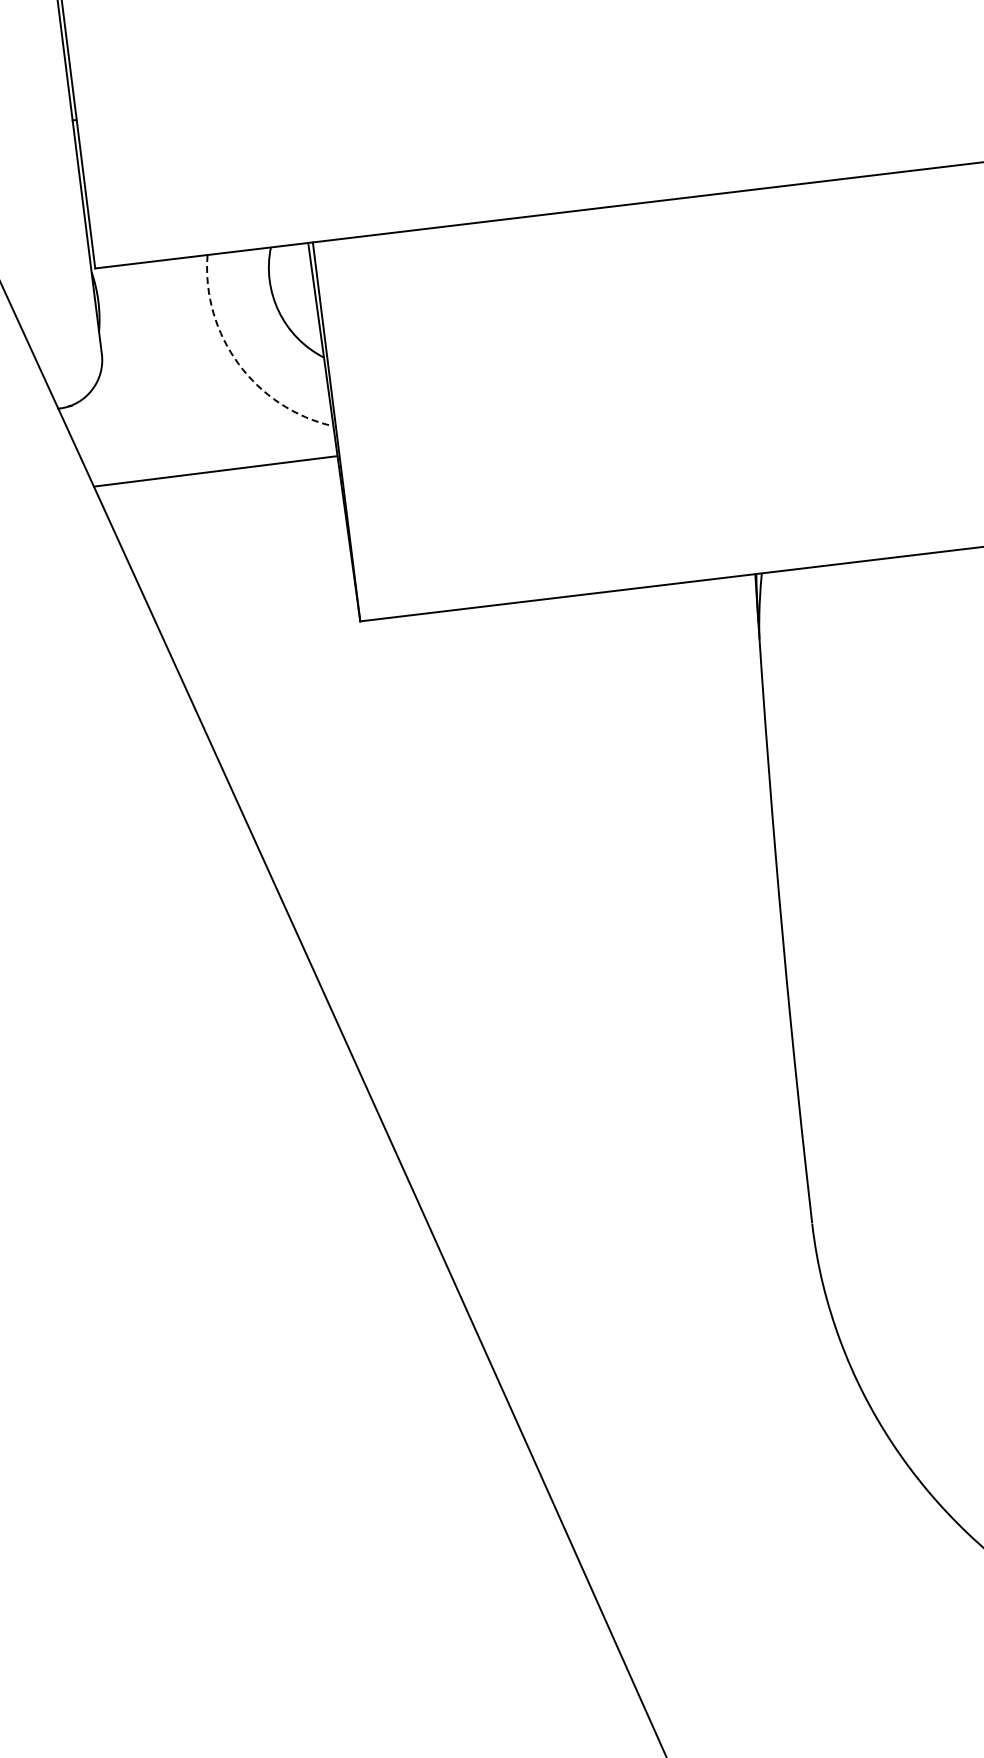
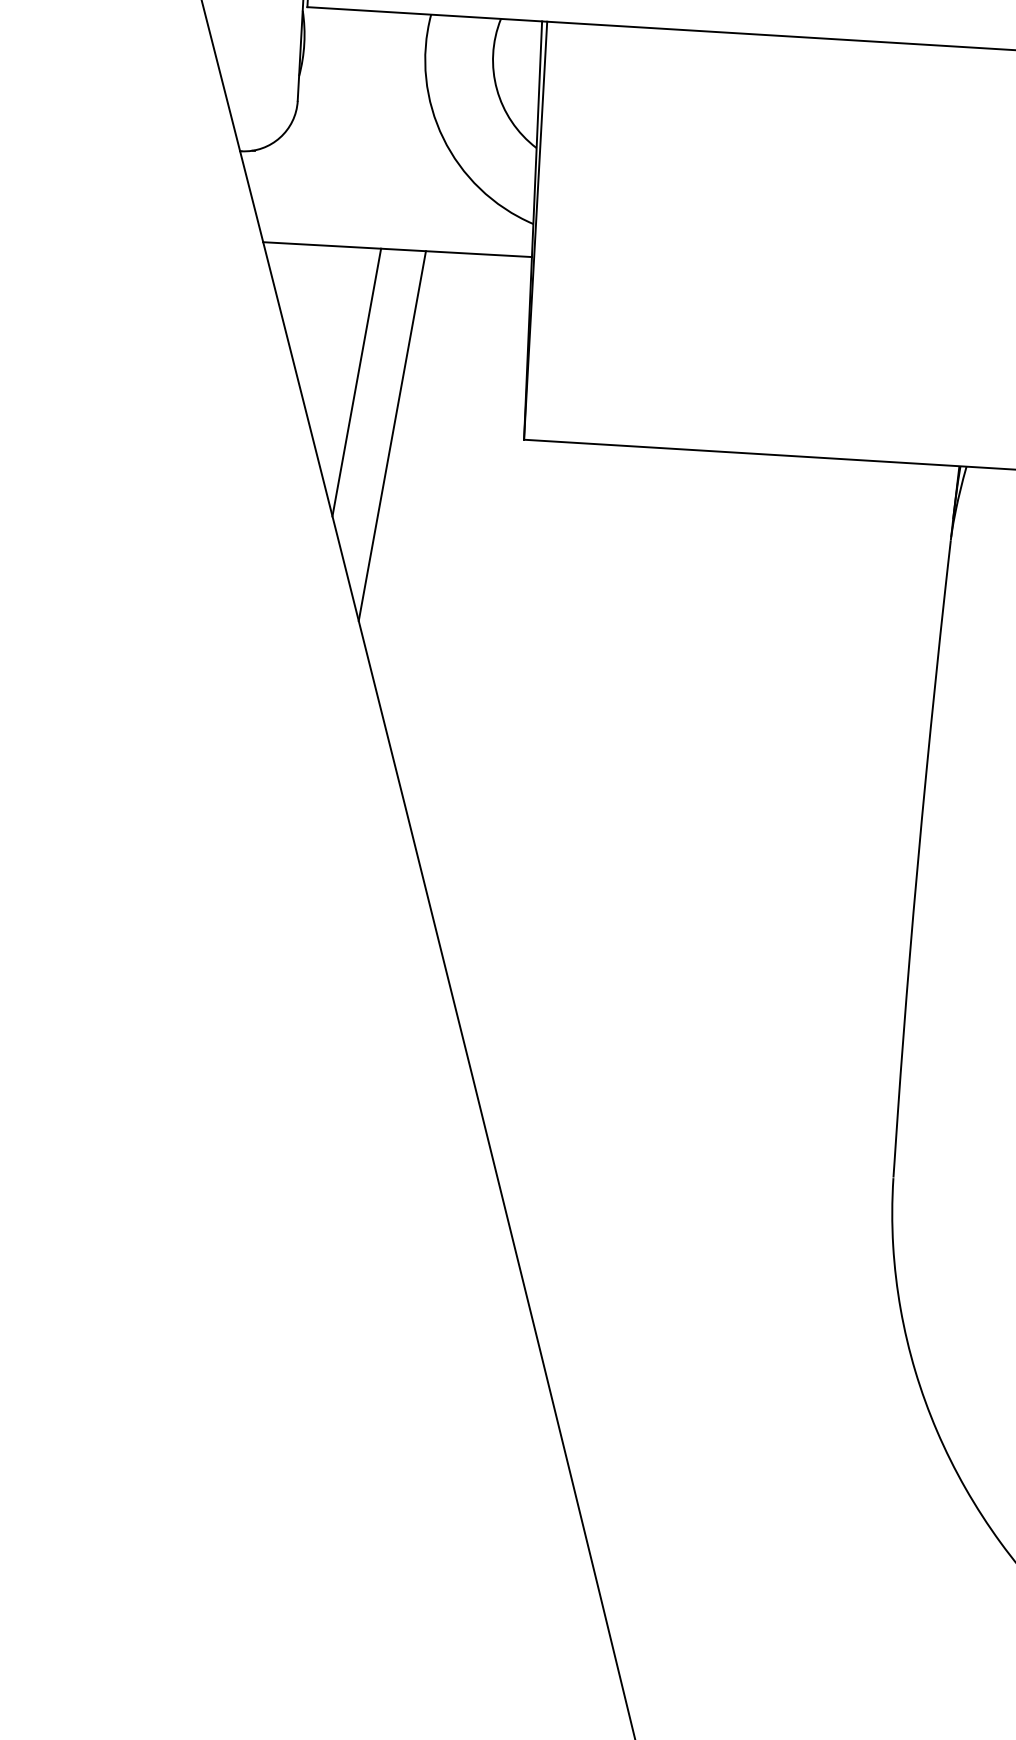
arc: (238, 364) -> (443, 138), dashed -> solid
line: (200, 597) -> (356, 382), added
line: (241, 639) -> (392, 435), added

